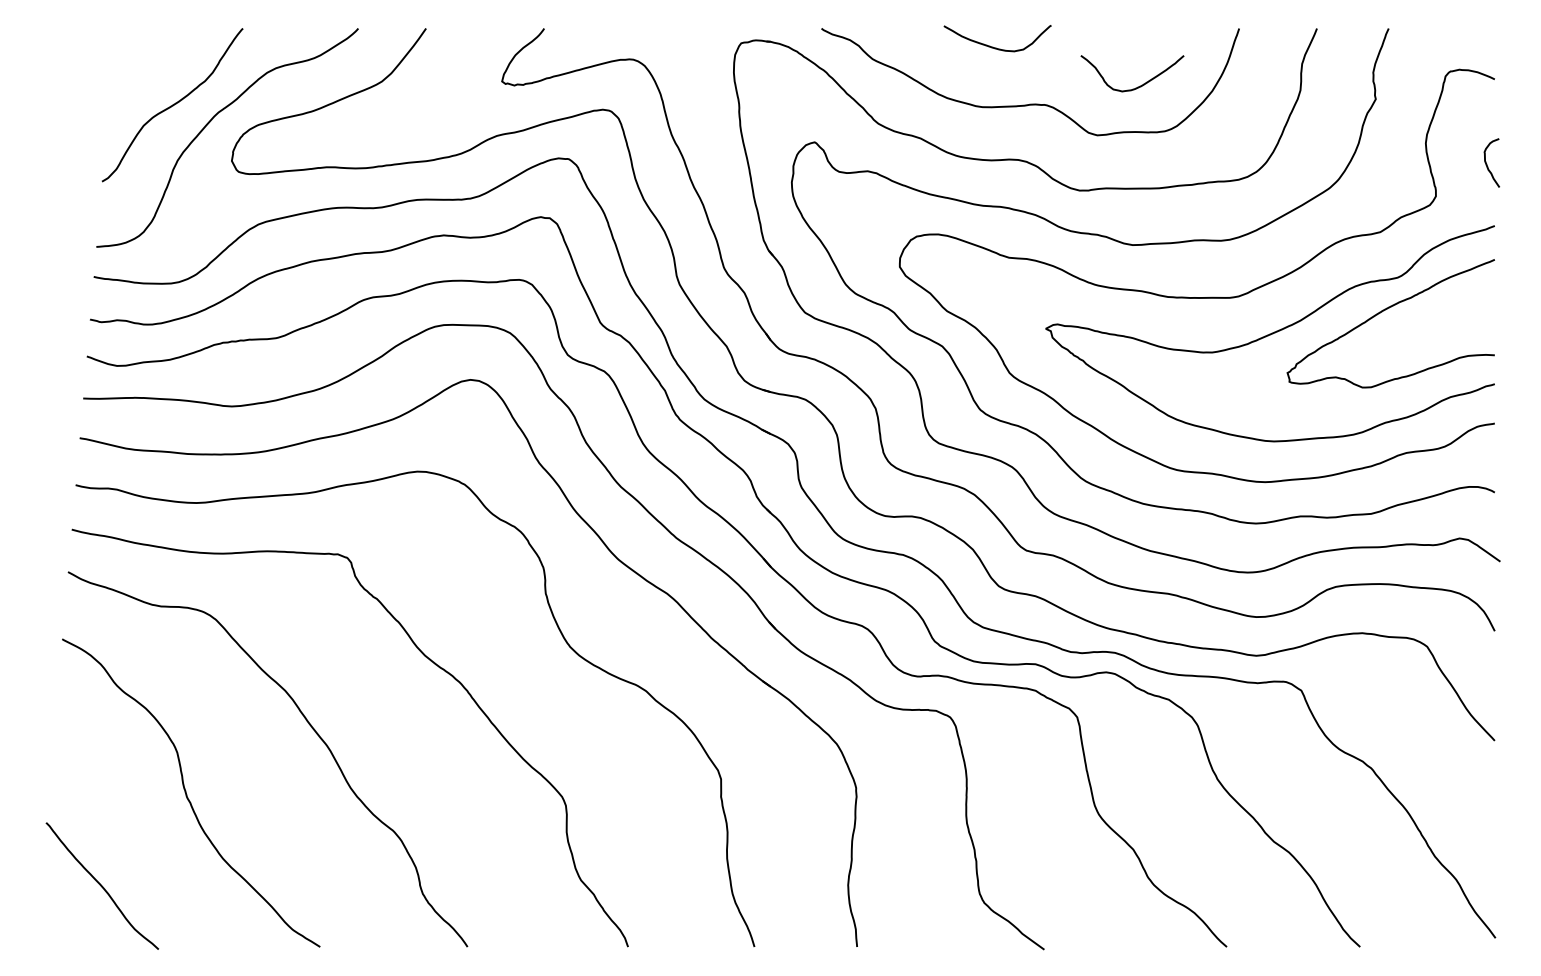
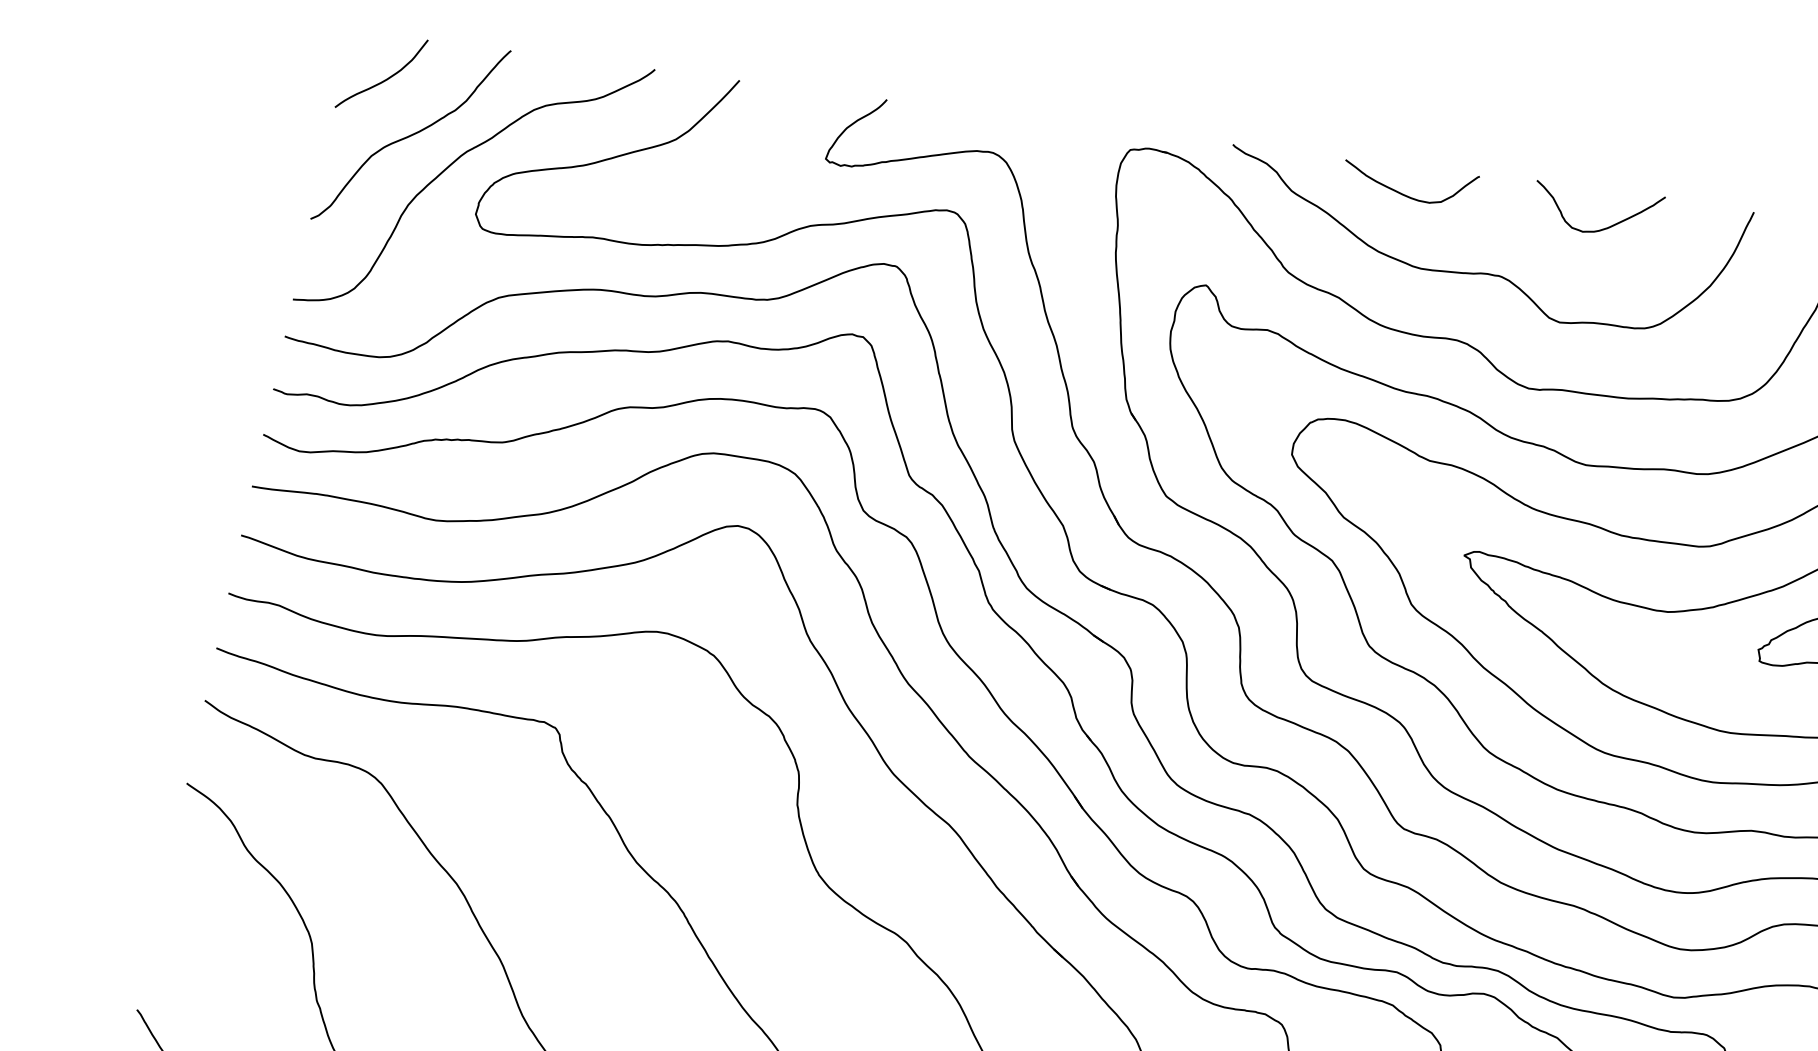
curve: (993, 46) -> (1404, 193), moved
curve: (146, 63) -> (385, 78), added
curve: (1137, 86) -> (1602, 228), moved

